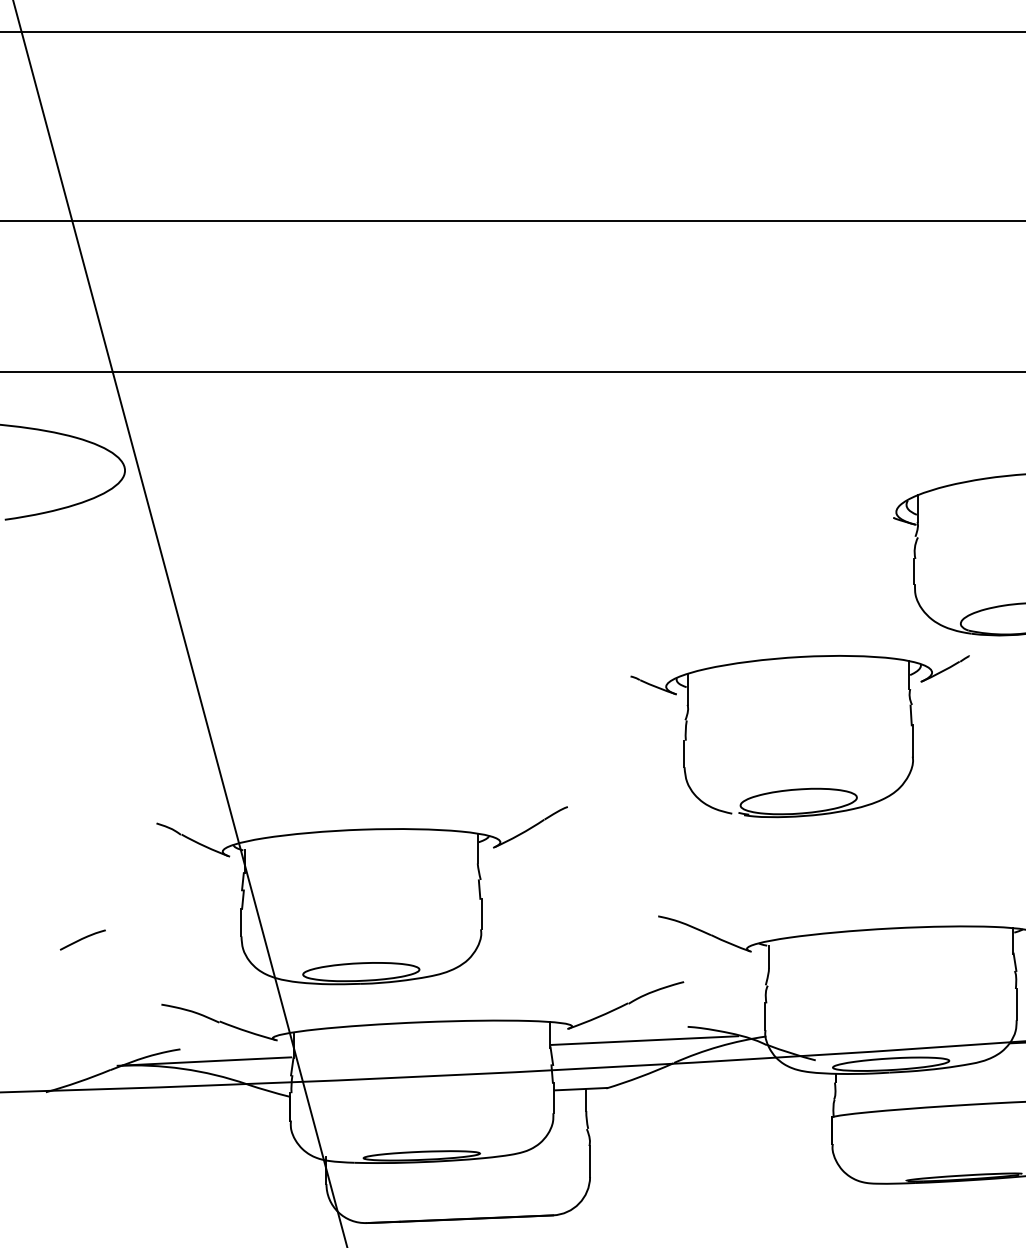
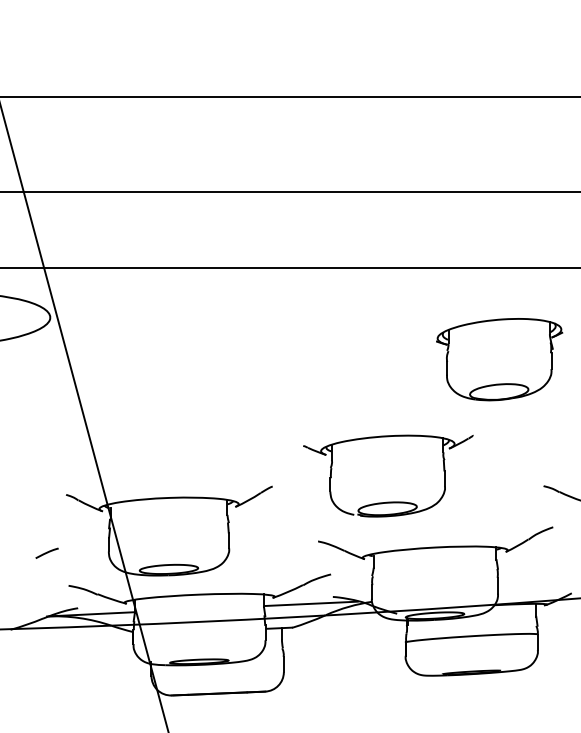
part: (800, 787) -> (388, 501), moved
line: (81, 938) -> (46, 552), moved

